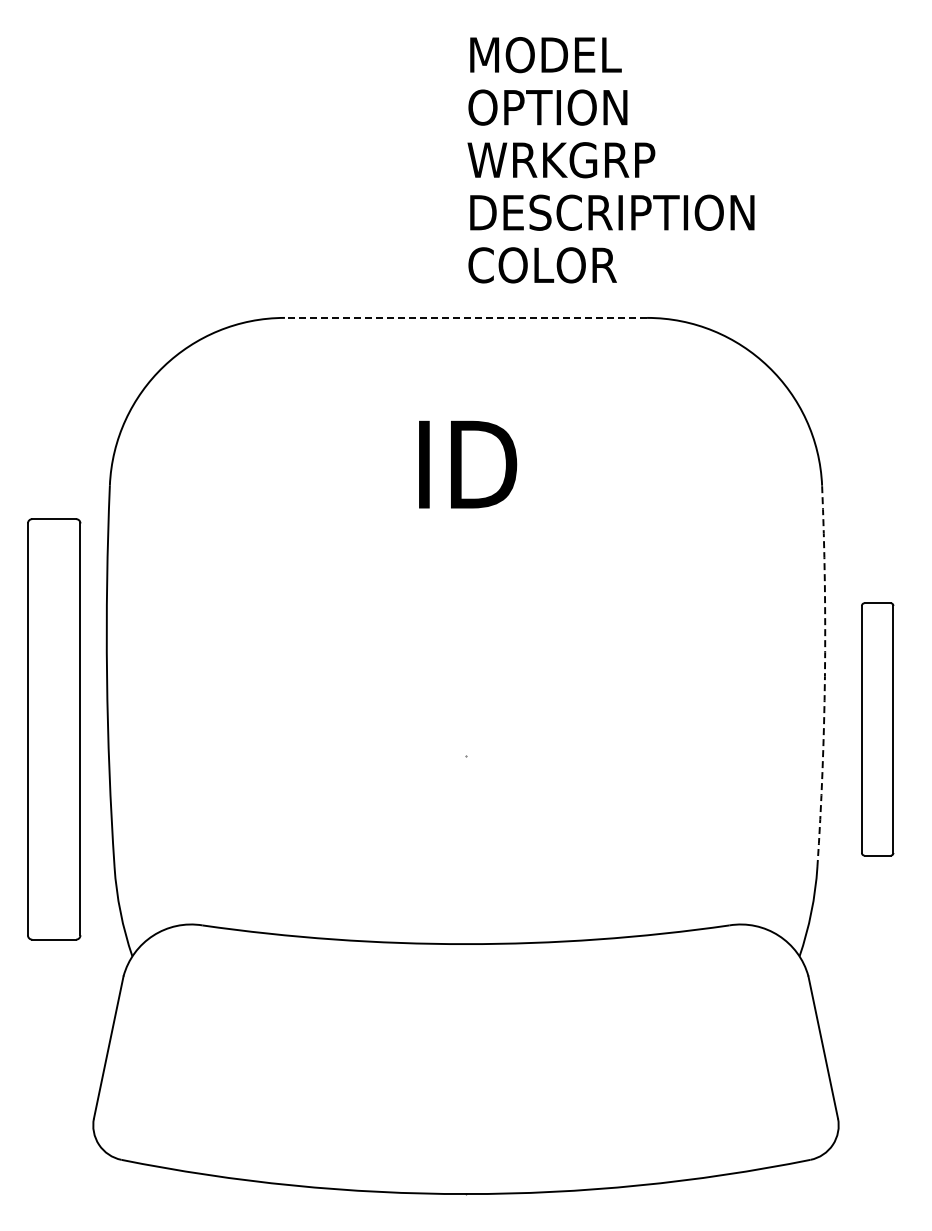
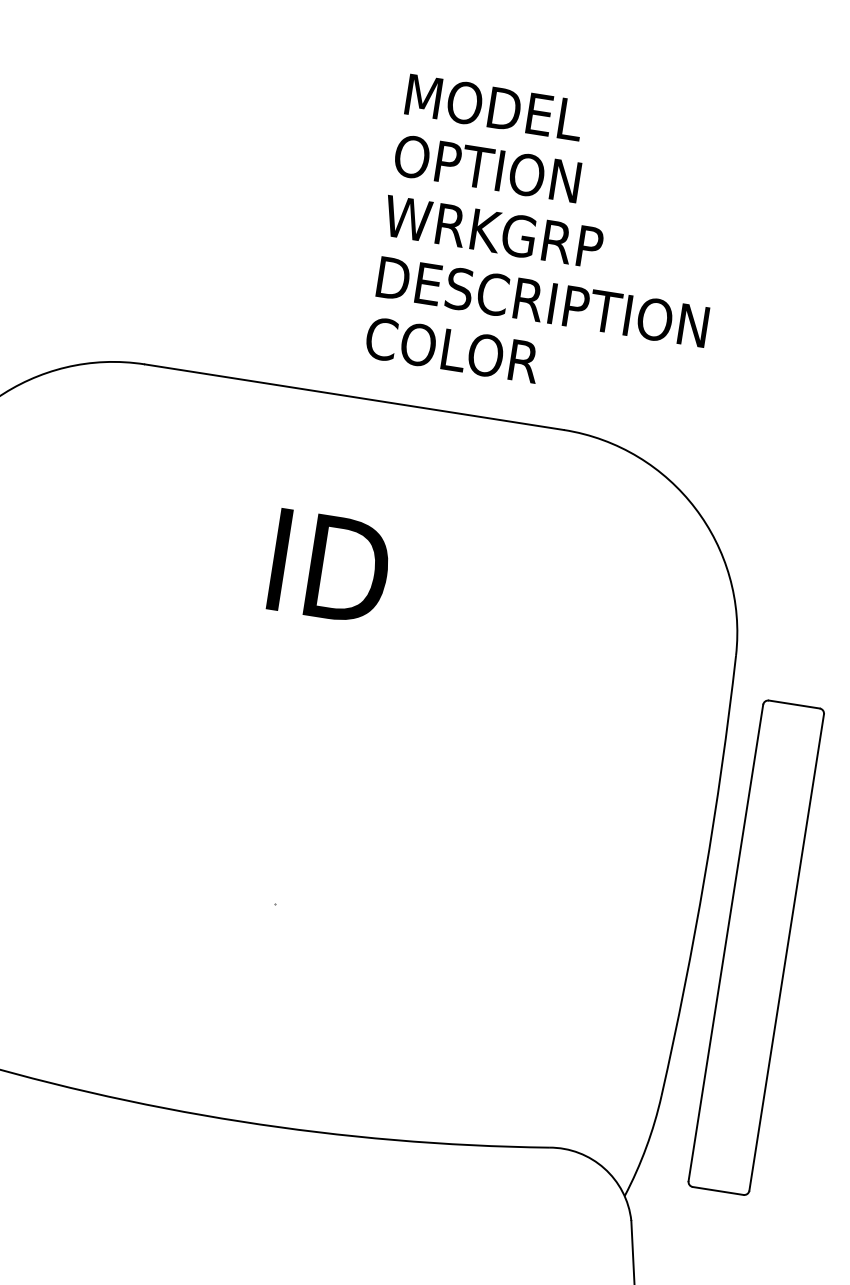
line: (465, 317) -> (353, 396), dashed -> solid
arc: (824, 676) -> (704, 876), dashed -> solid
part: (877, 729) -> (755, 947), size x1.67

